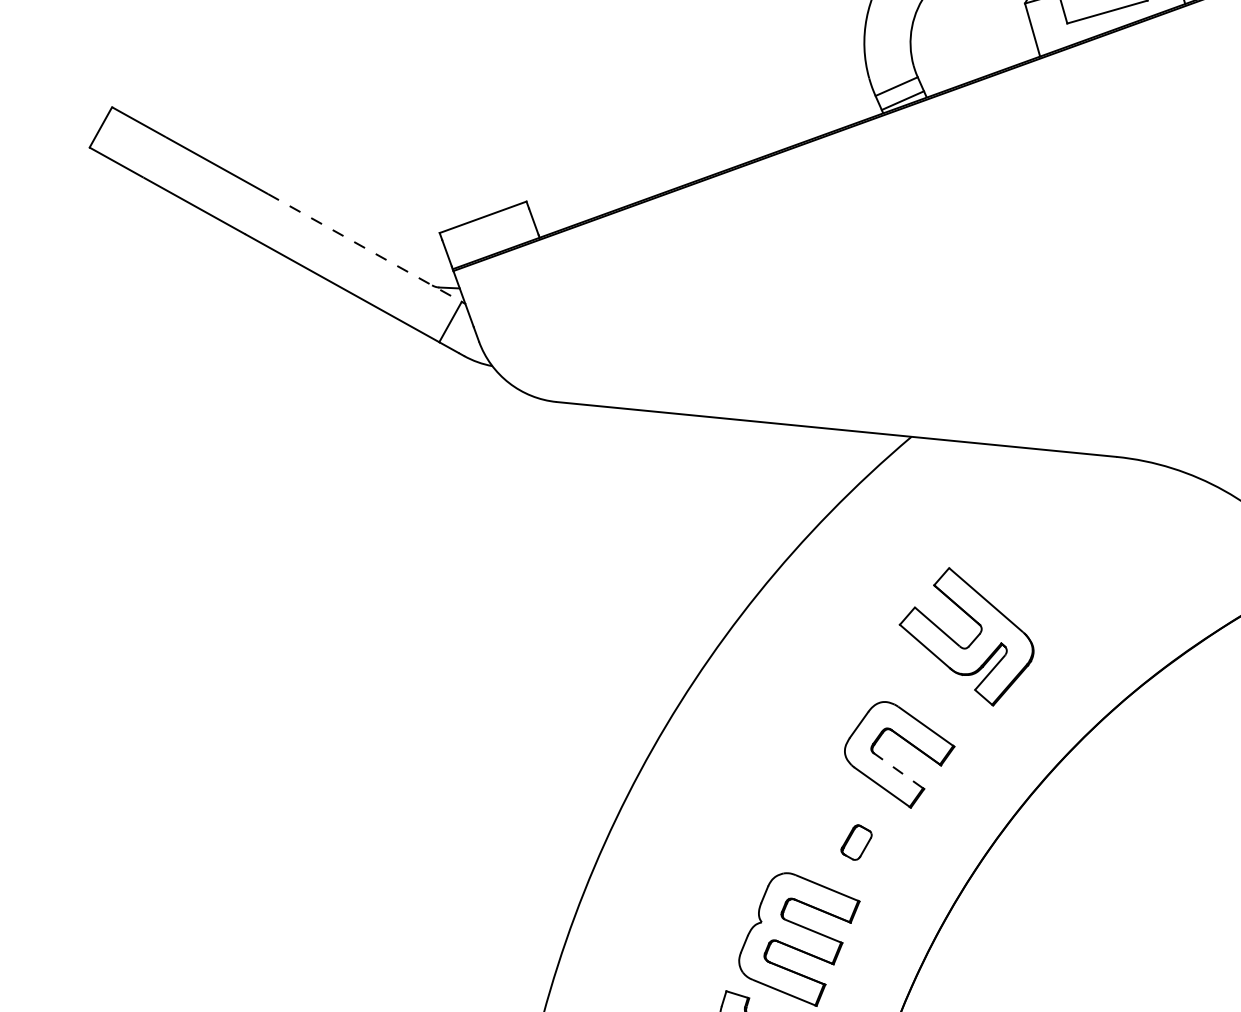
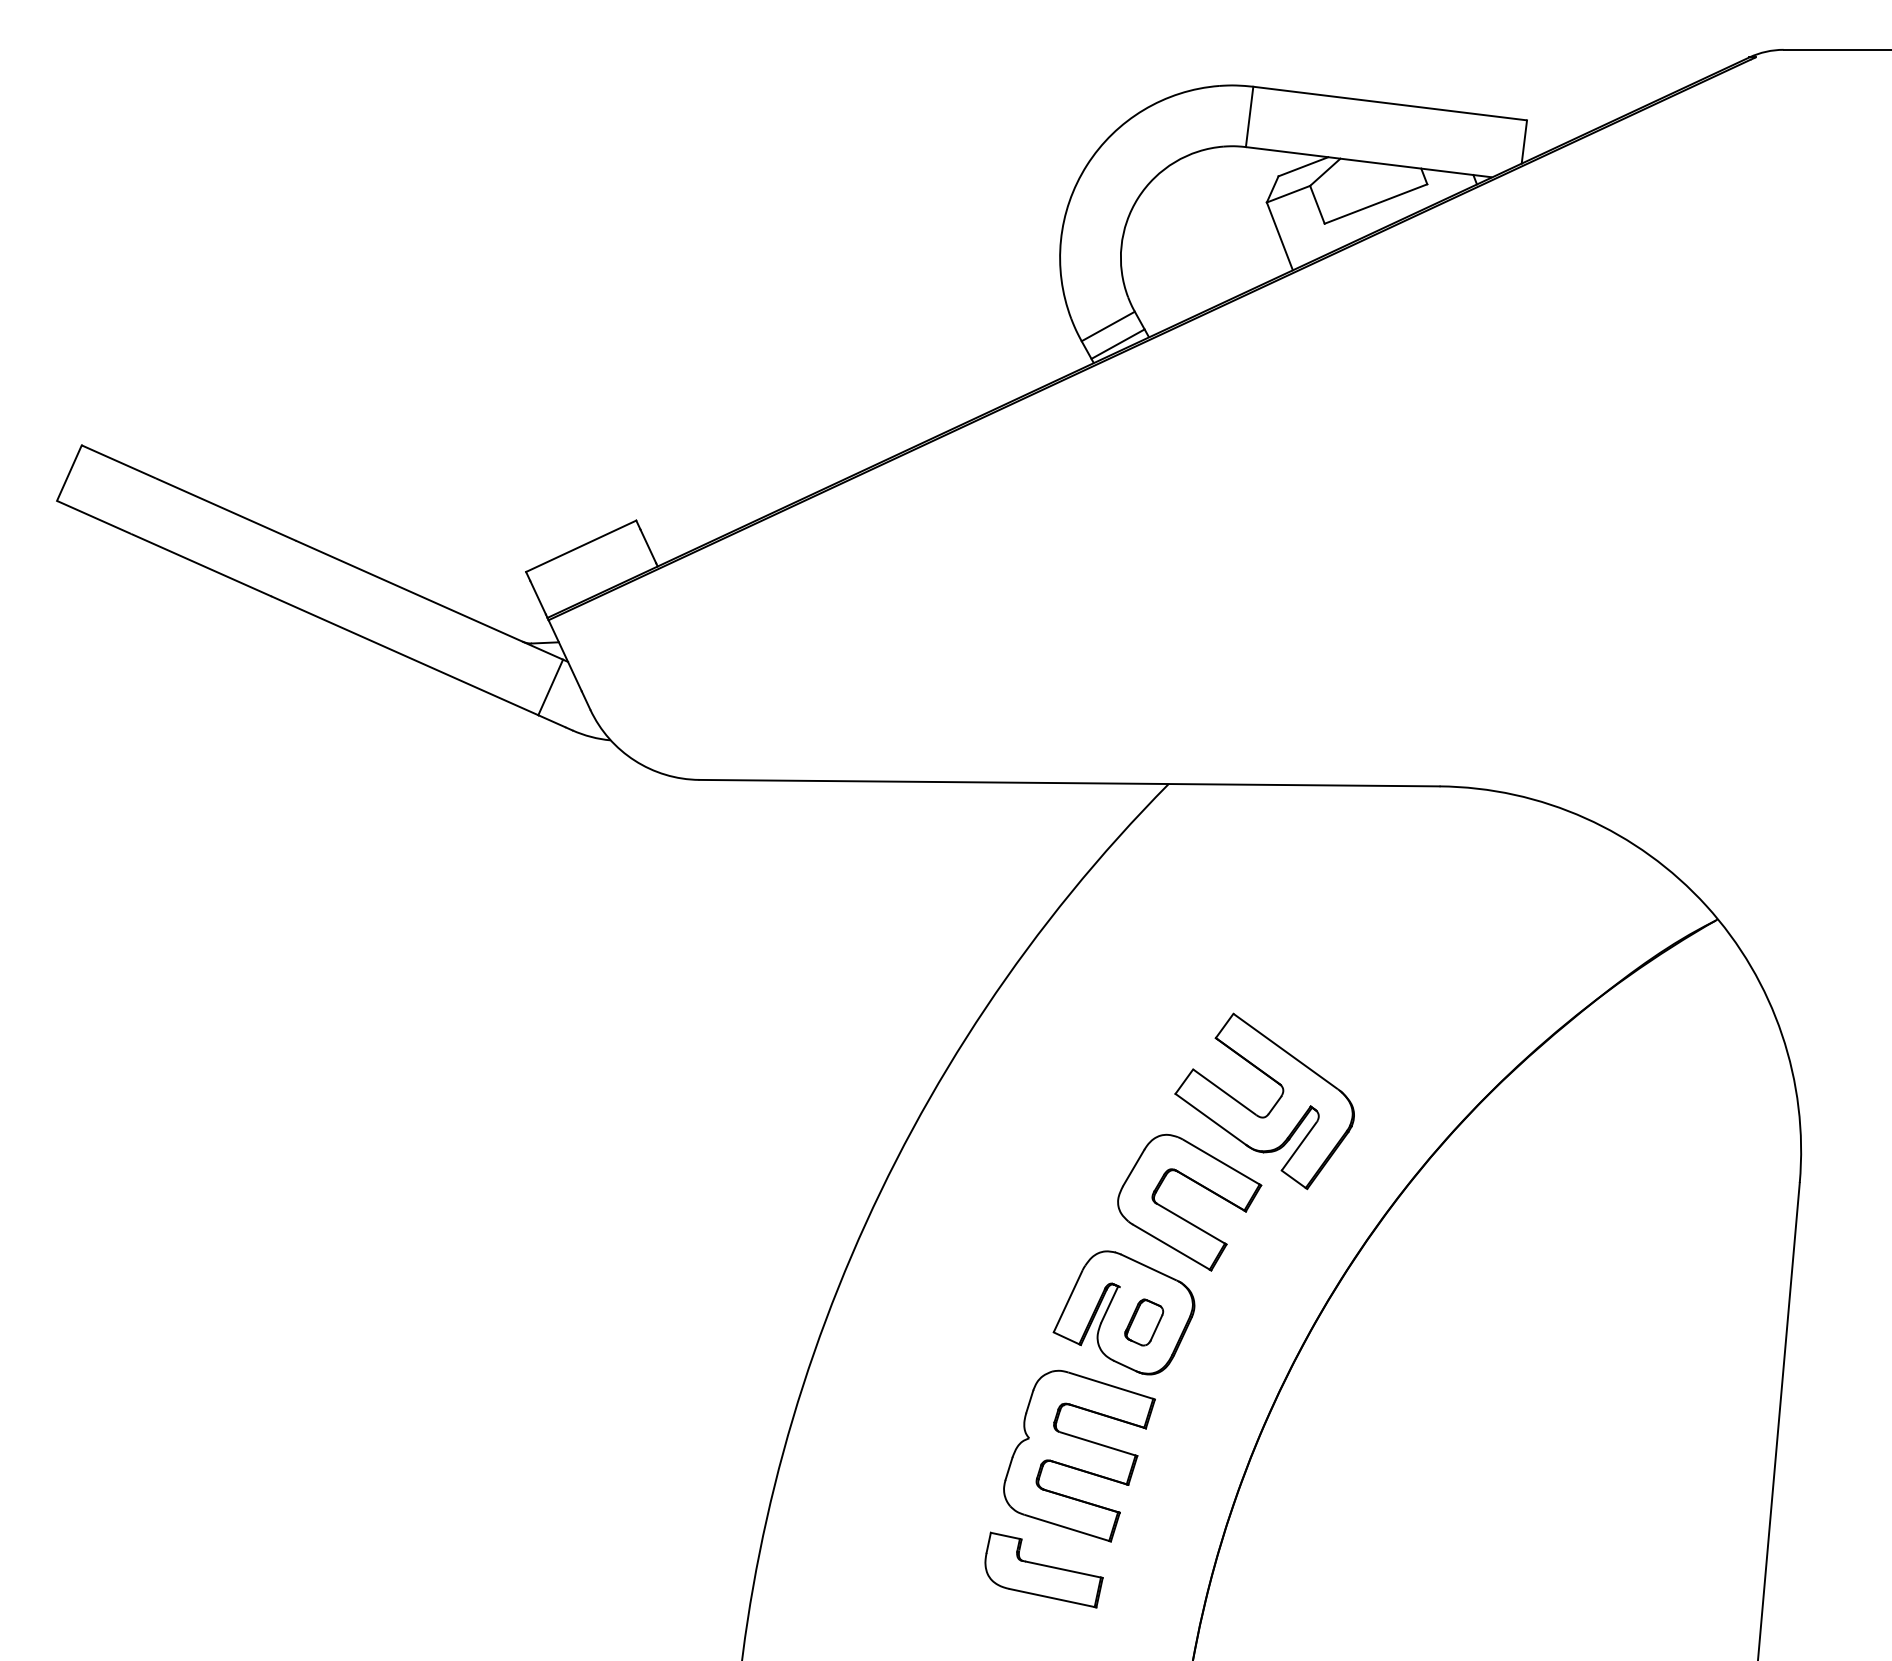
line: (364, 248) -> (429, 600), dashed -> solid
part: (973, 640) -> (1273, 1105), moved
line: (898, 770) -> (1190, 1223), dashed -> solid
part: (841, 833) -> (1123, 1312), added

